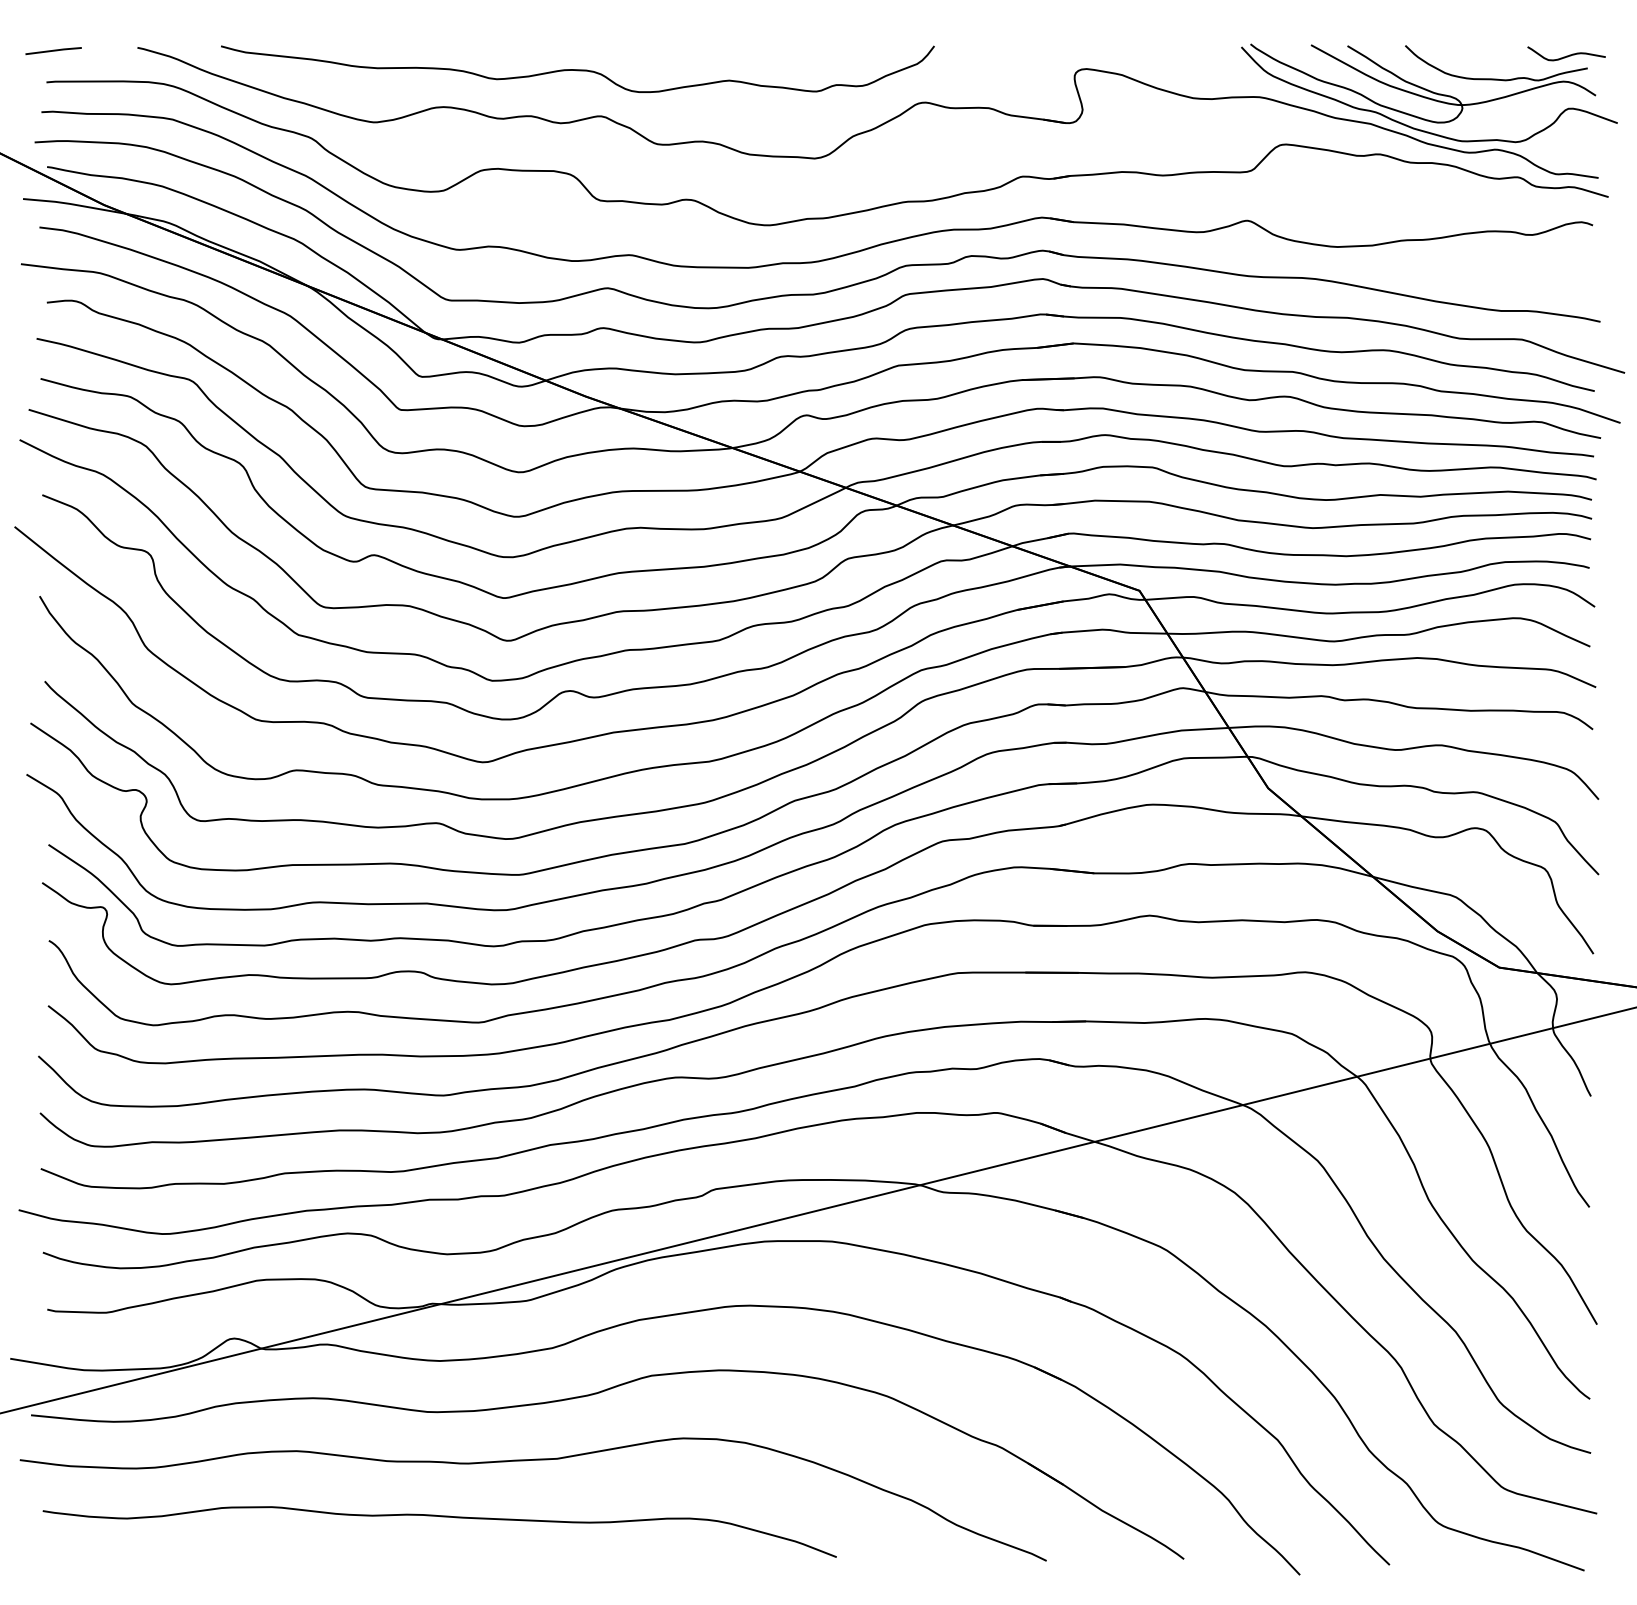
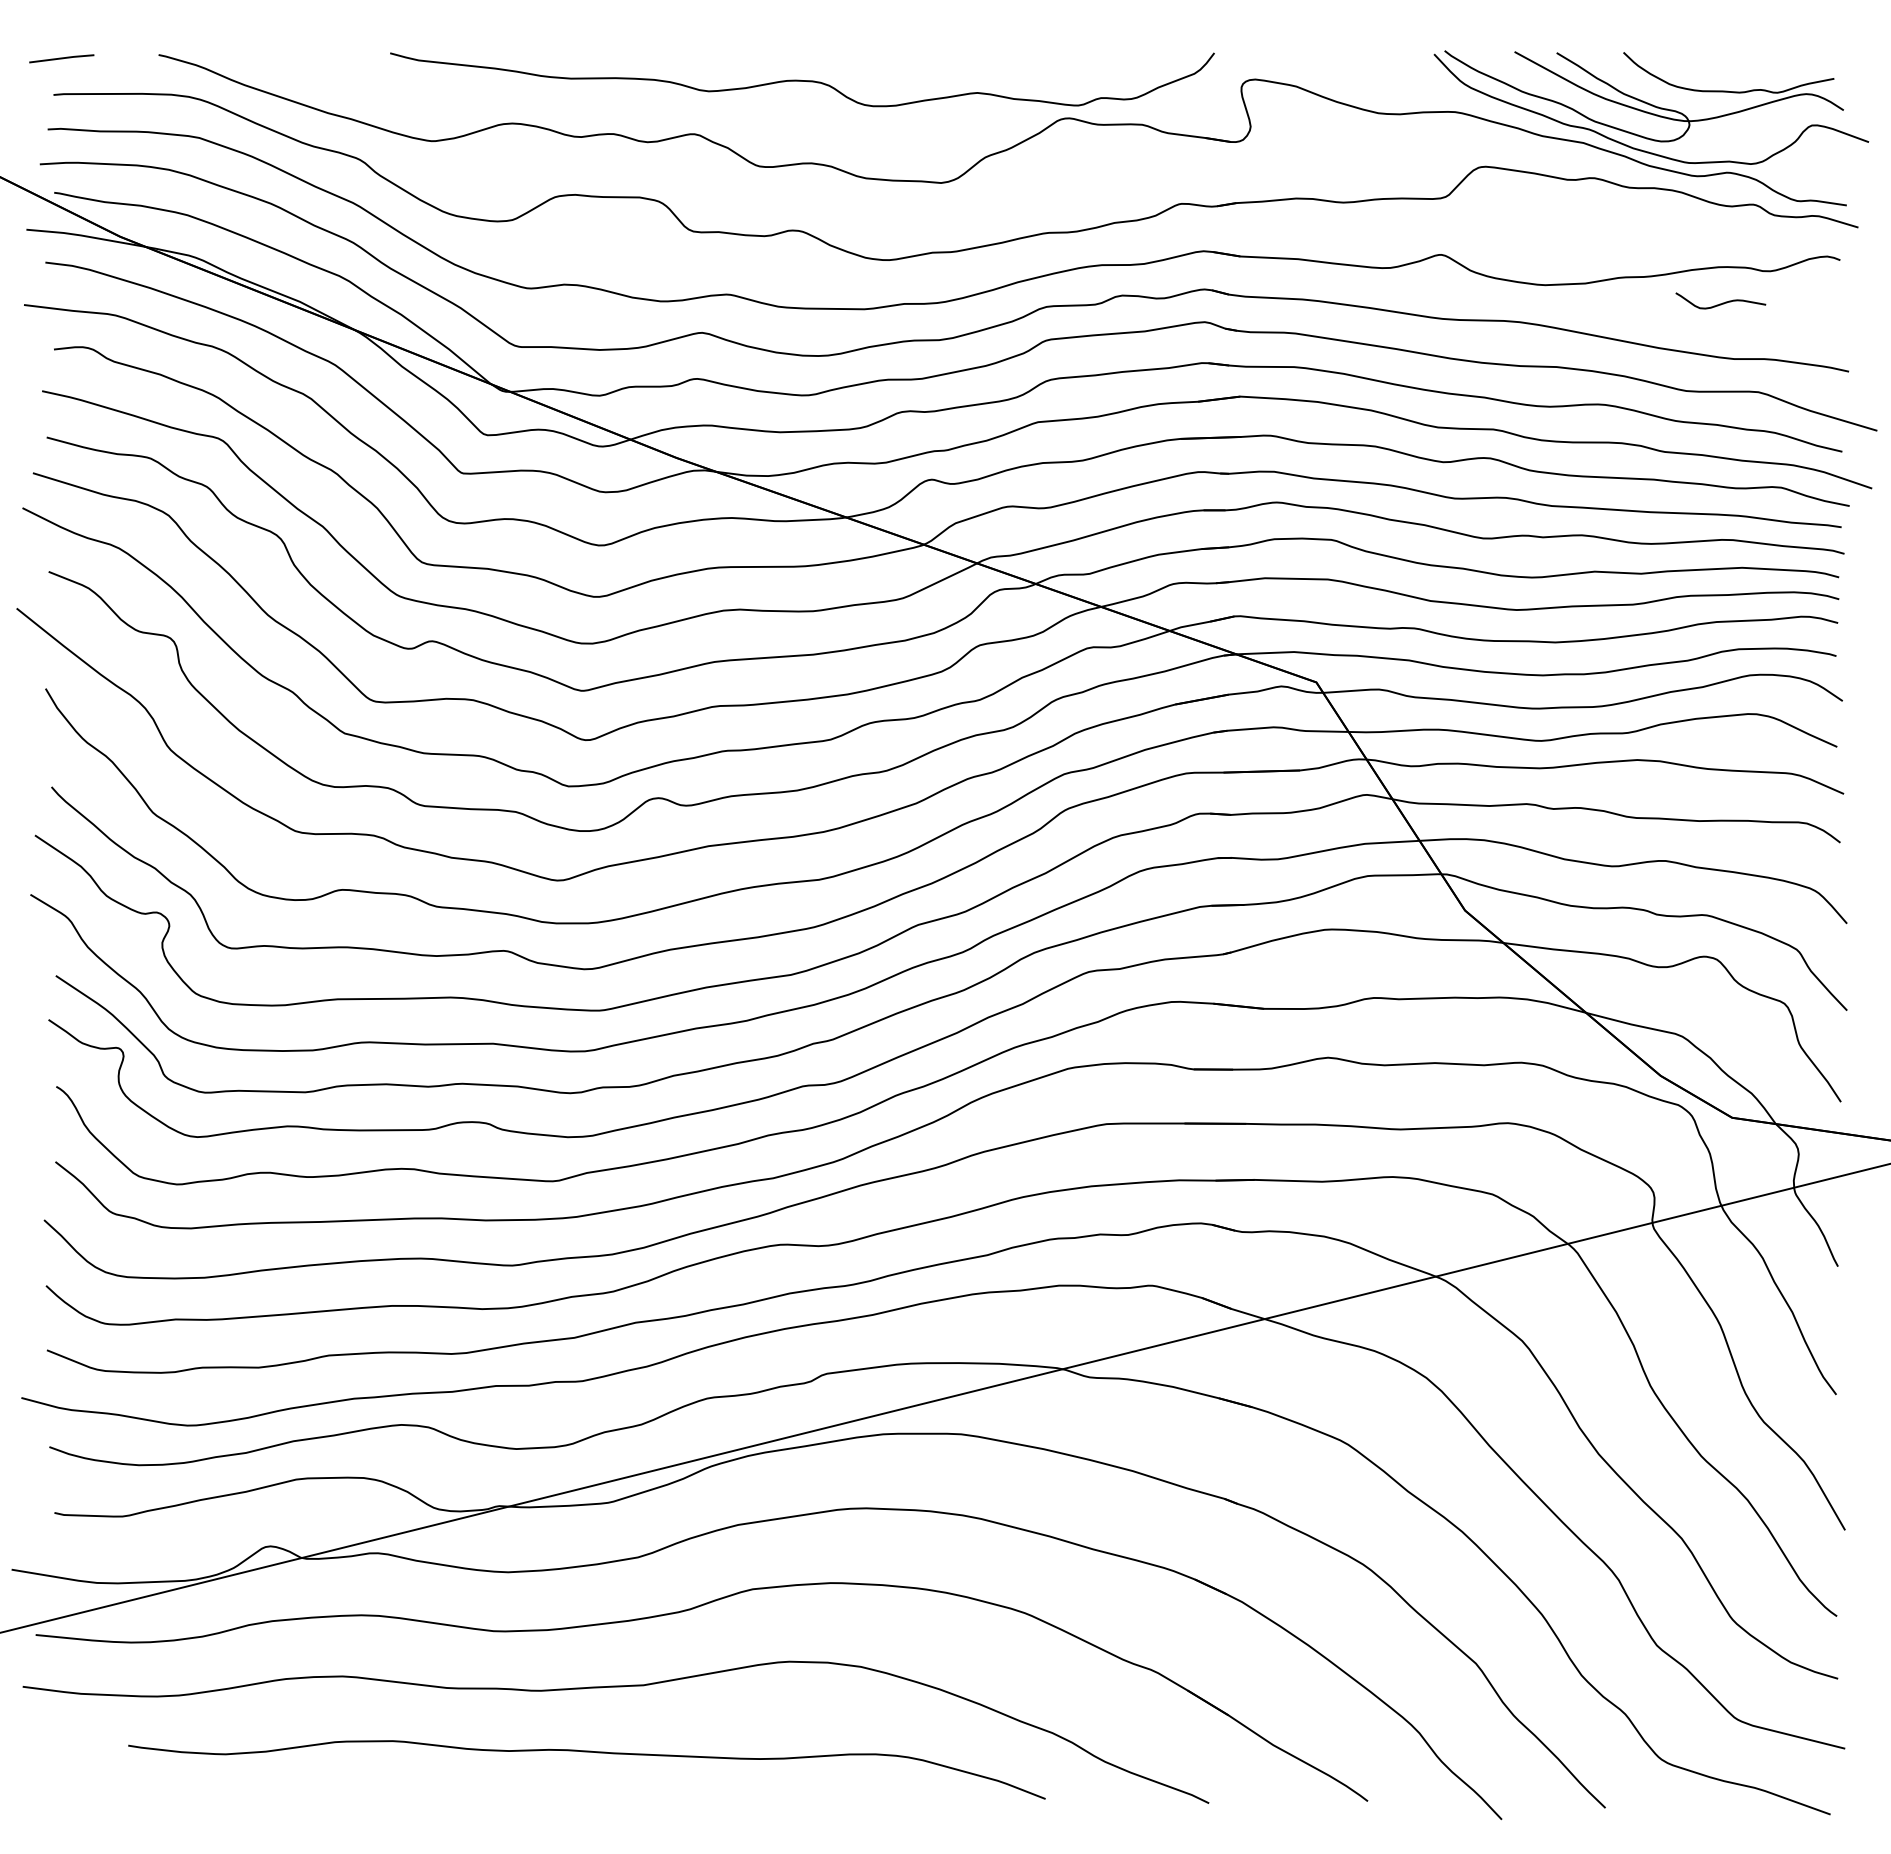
curve: (1568, 55) -> (1722, 302), moved
curve: (577, 69) -> (802, 80), moved
curve: (439, 1516) -> (586, 1752), moved

